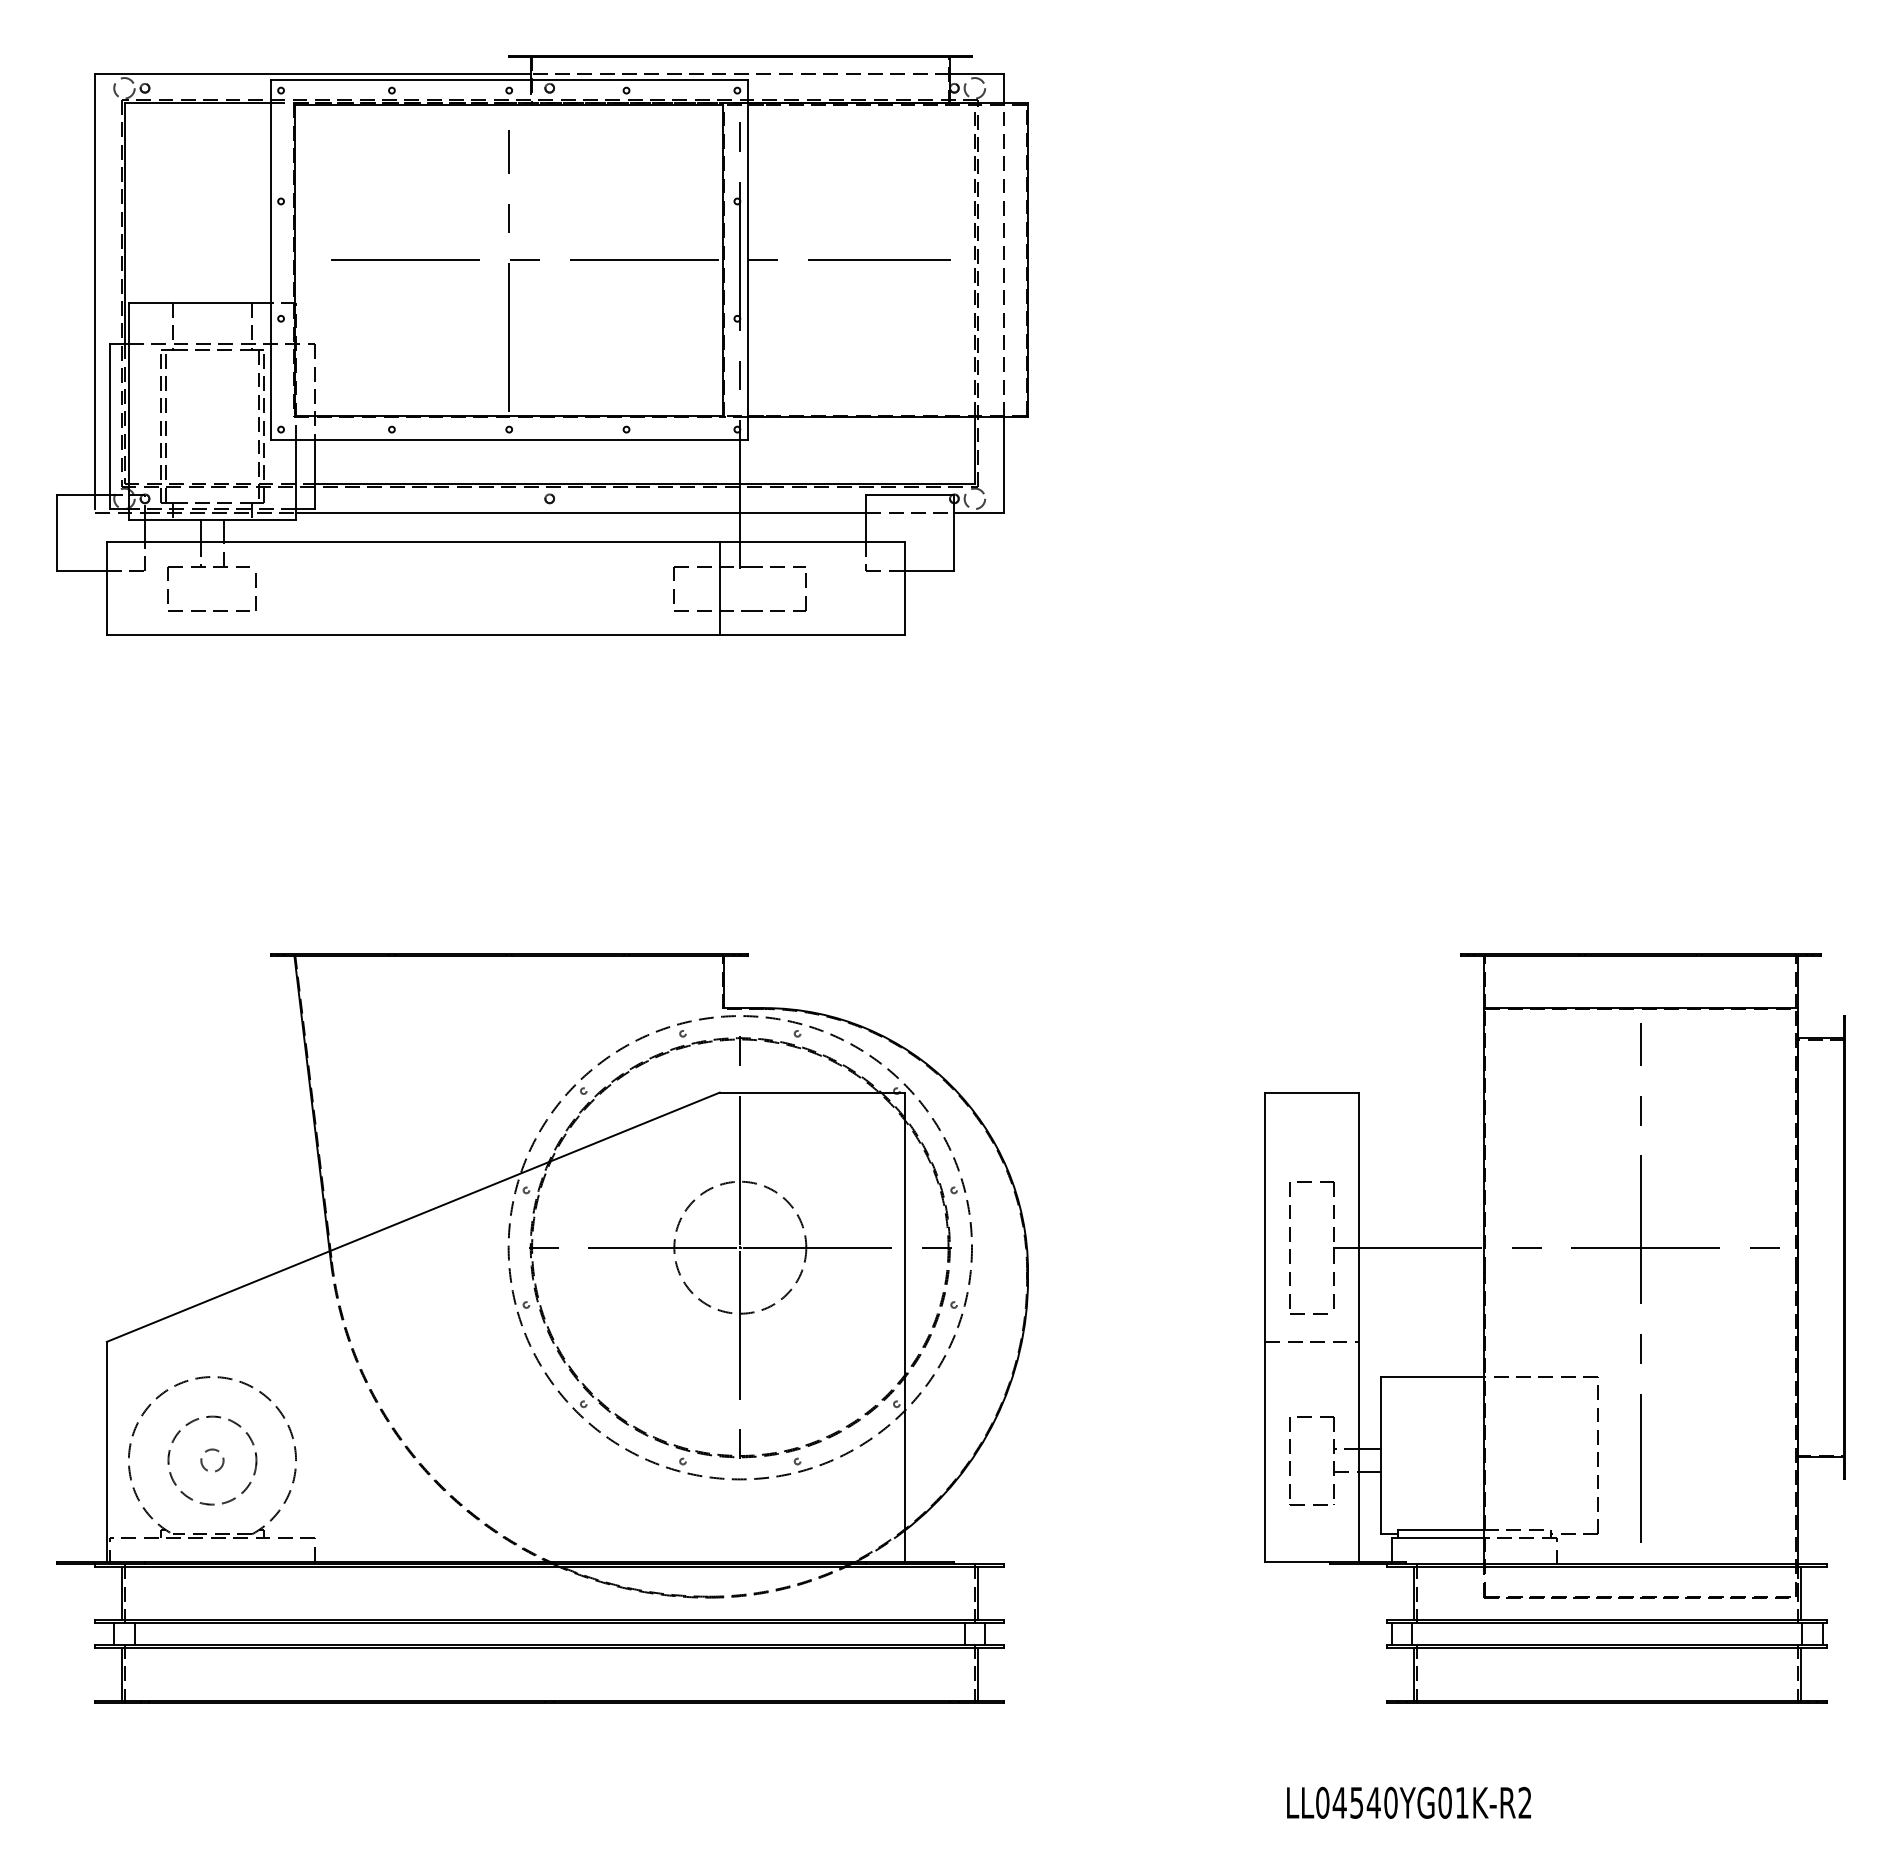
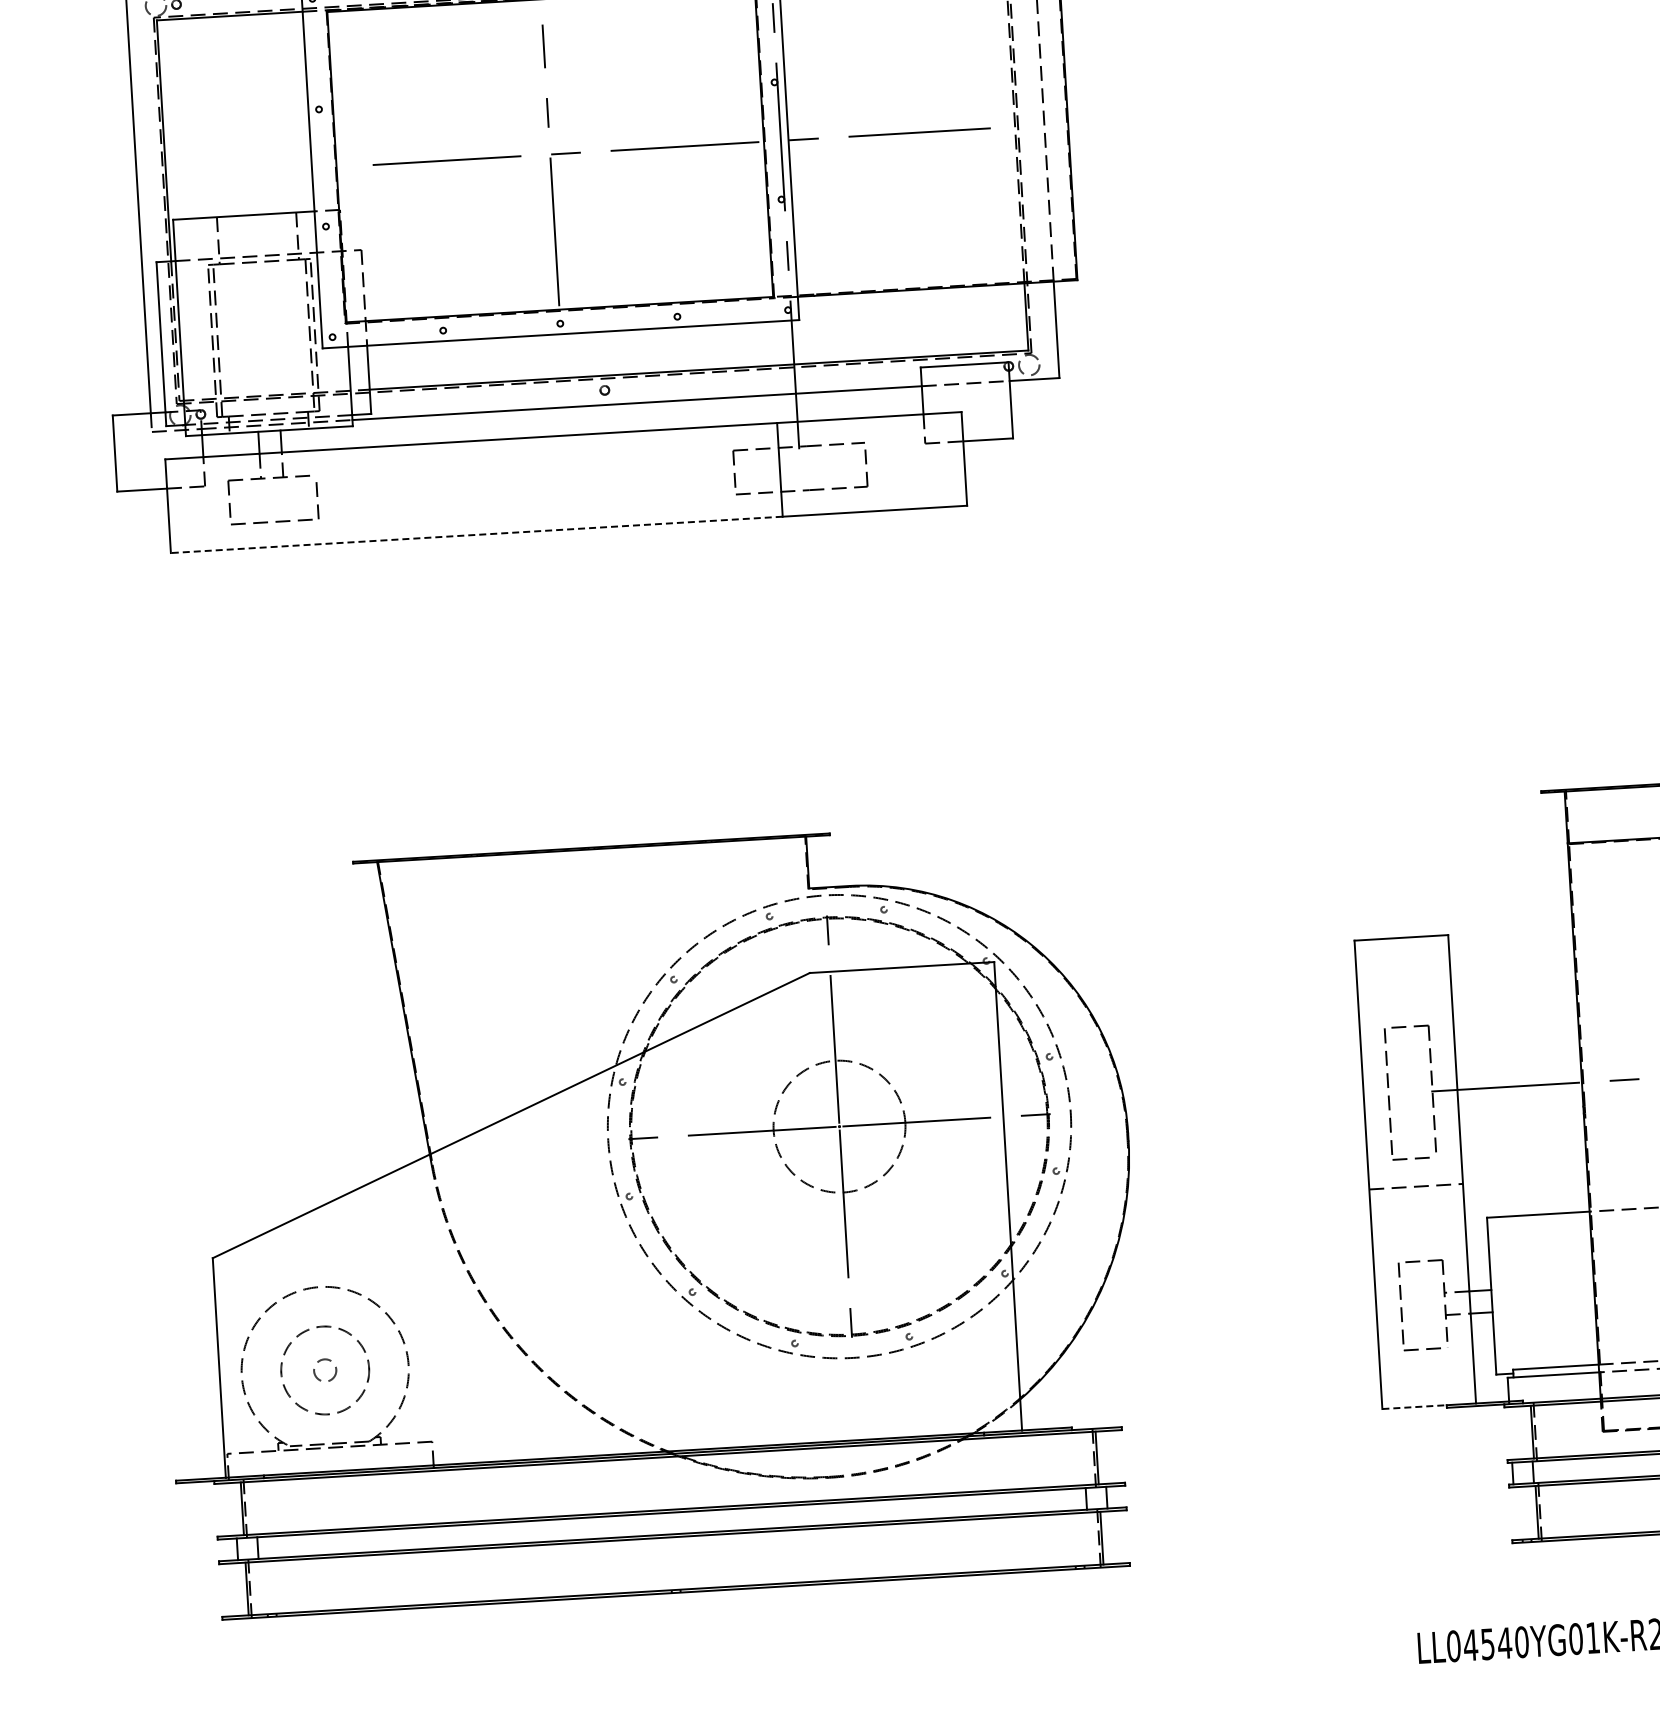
line: (412, 635) -> (475, 534), solid -> dashed
line: (1298, 1561) -> (1415, 1406), solid -> dashed

